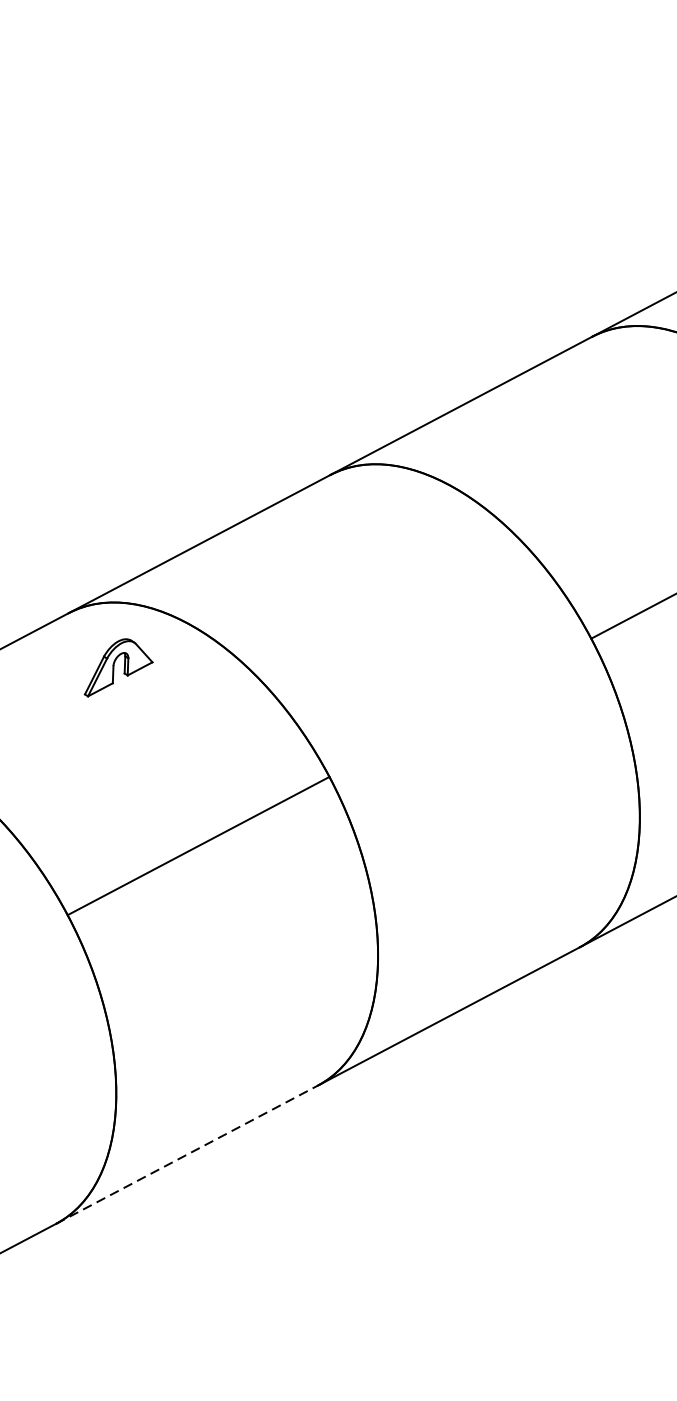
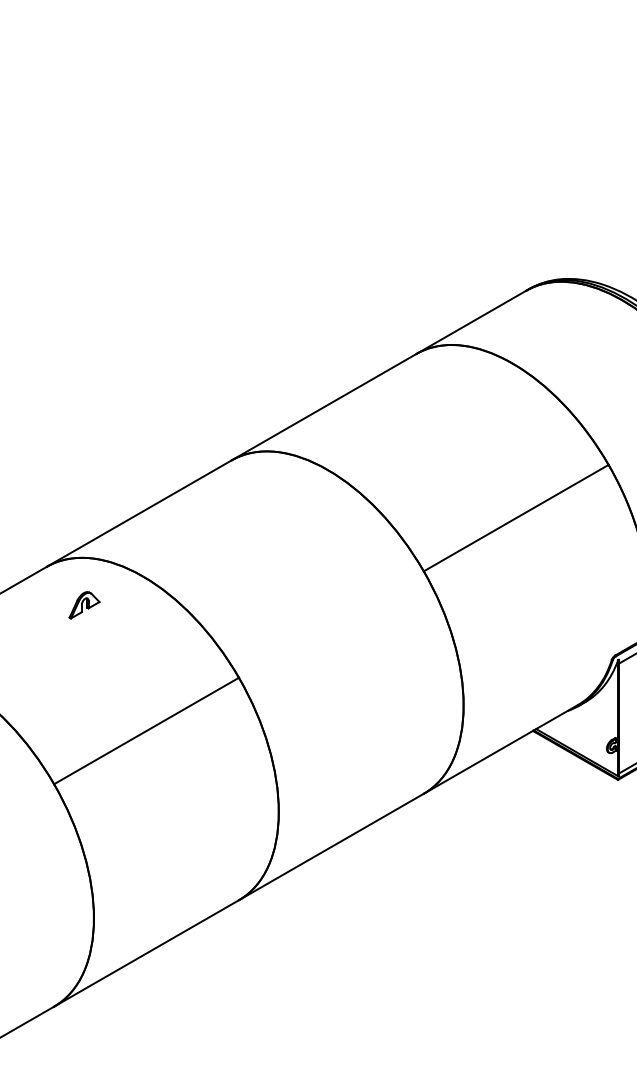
part: (118, 668) -> (84, 605), size x0.62
line: (187, 1154) -> (146, 953), dashed -> solid

